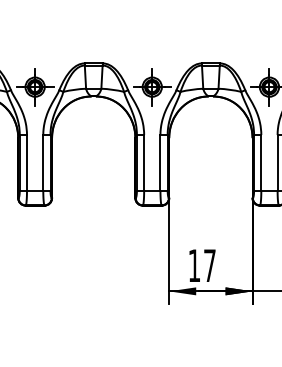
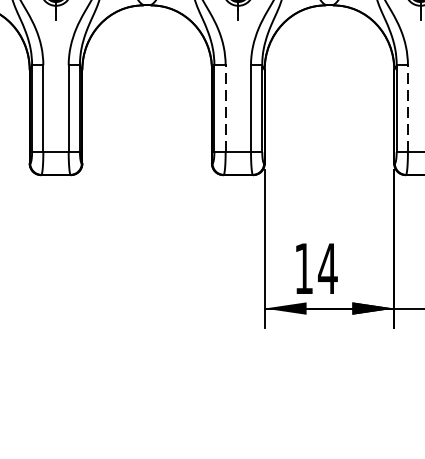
line: (144, 162) -> (226, 108), solid -> dashed
line: (261, 162) -> (408, 108), solid -> dashed
text: (209, 265) -> (327, 268), 17 -> 14

